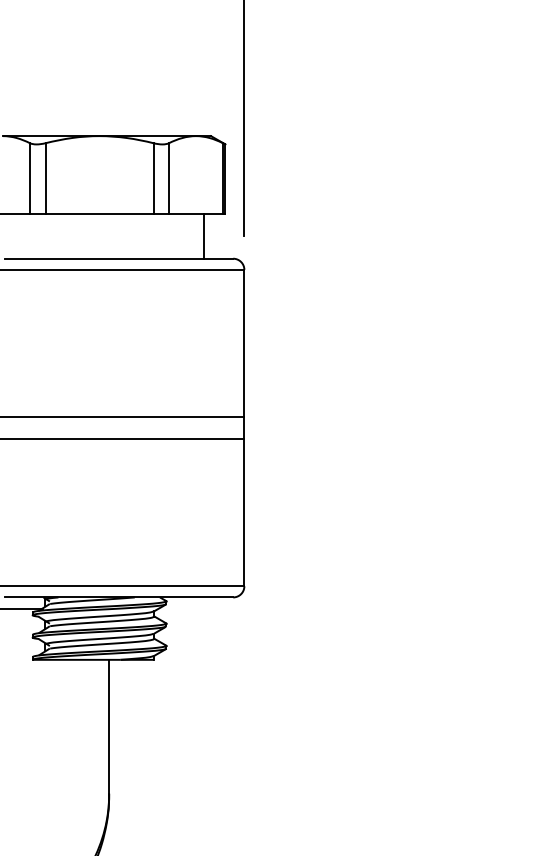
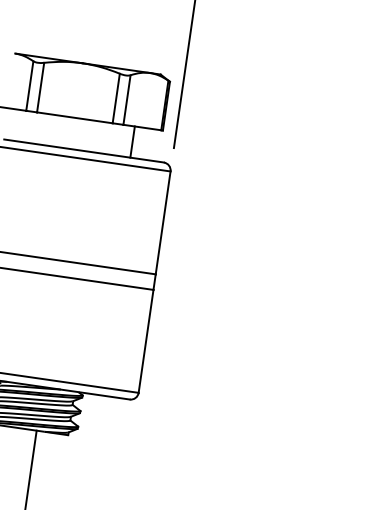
line: (204, 236) -> (132, 142), moved

